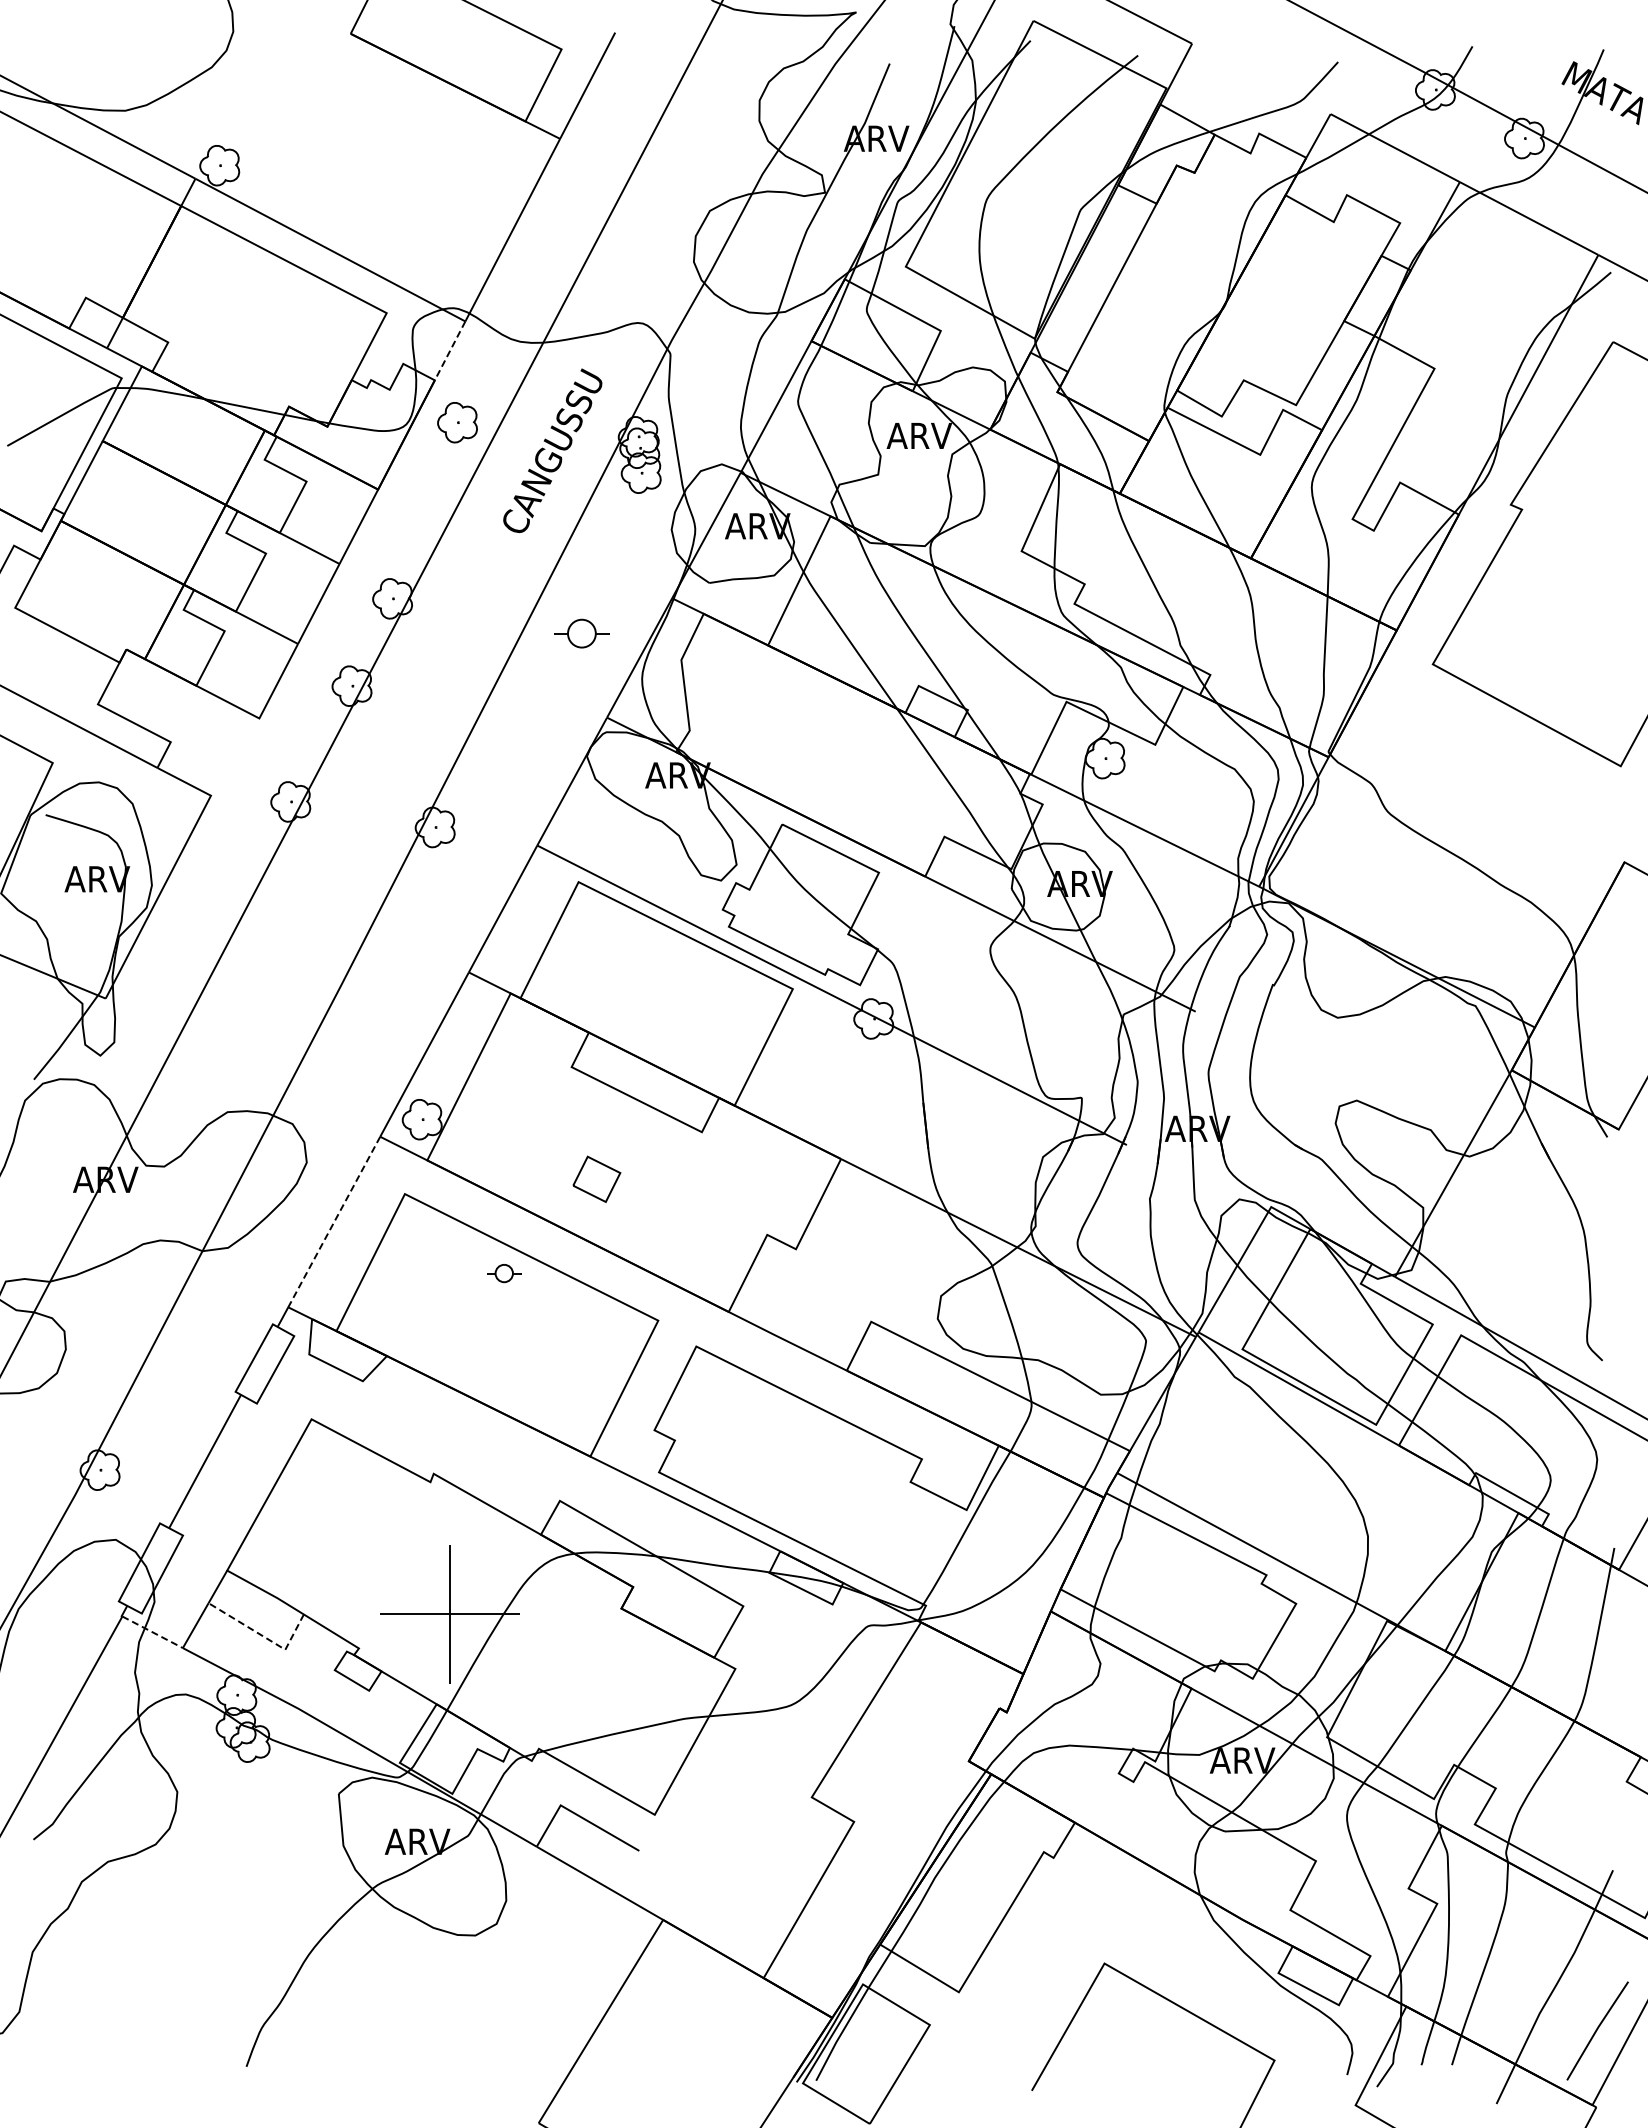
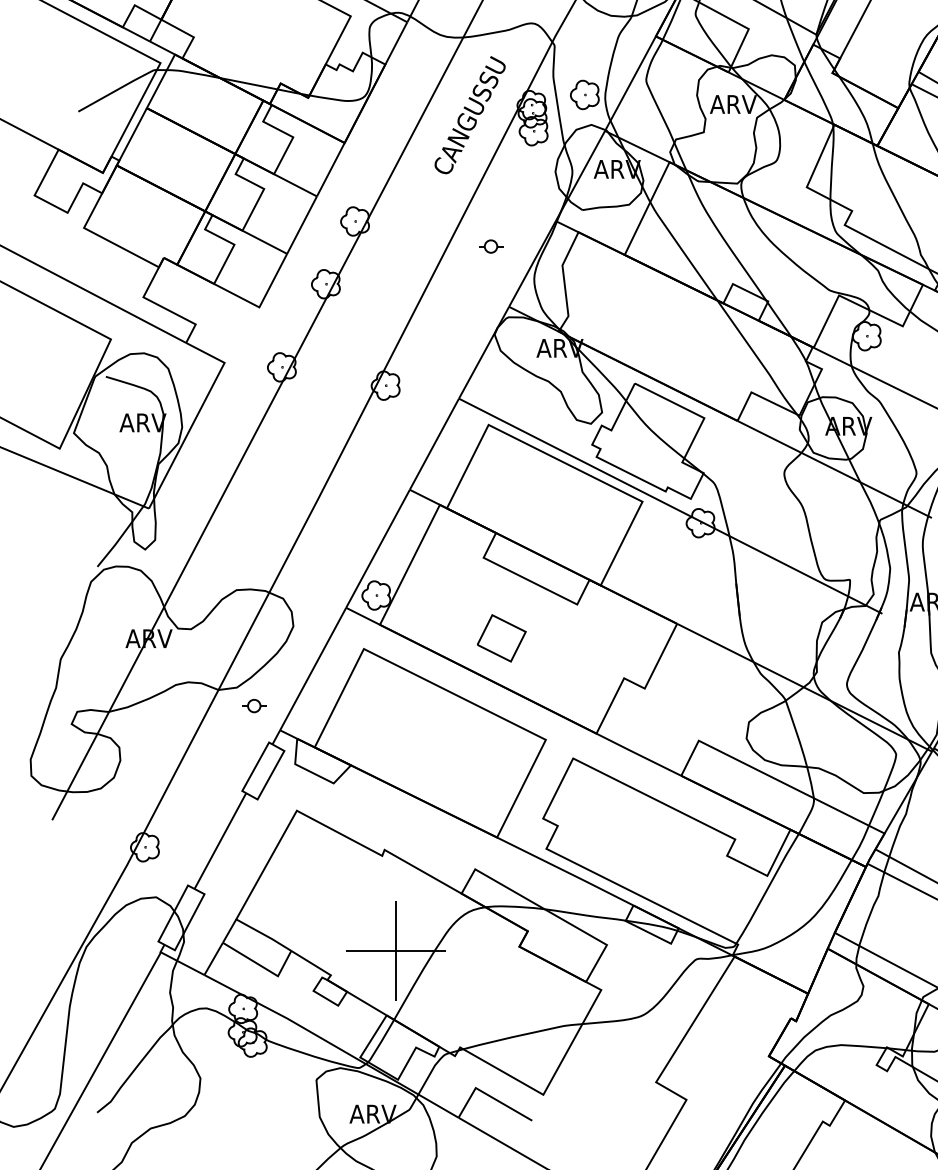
line: (449, 351) -> (395, 43), dashed -> solid
part: (457, 422) -> (584, 94), moved
part: (581, 633) -> (490, 246), size x0.62
part: (596, 1179) -> (501, 638), size x1.43
line: (334, 1222) -> (313, 669), dashed -> solid
part: (504, 1273) -> (254, 706), moved
line: (153, 1632) -> (183, 963), dashed -> solid
line: (264, 1636) -> (263, 966), dashed -> solid

